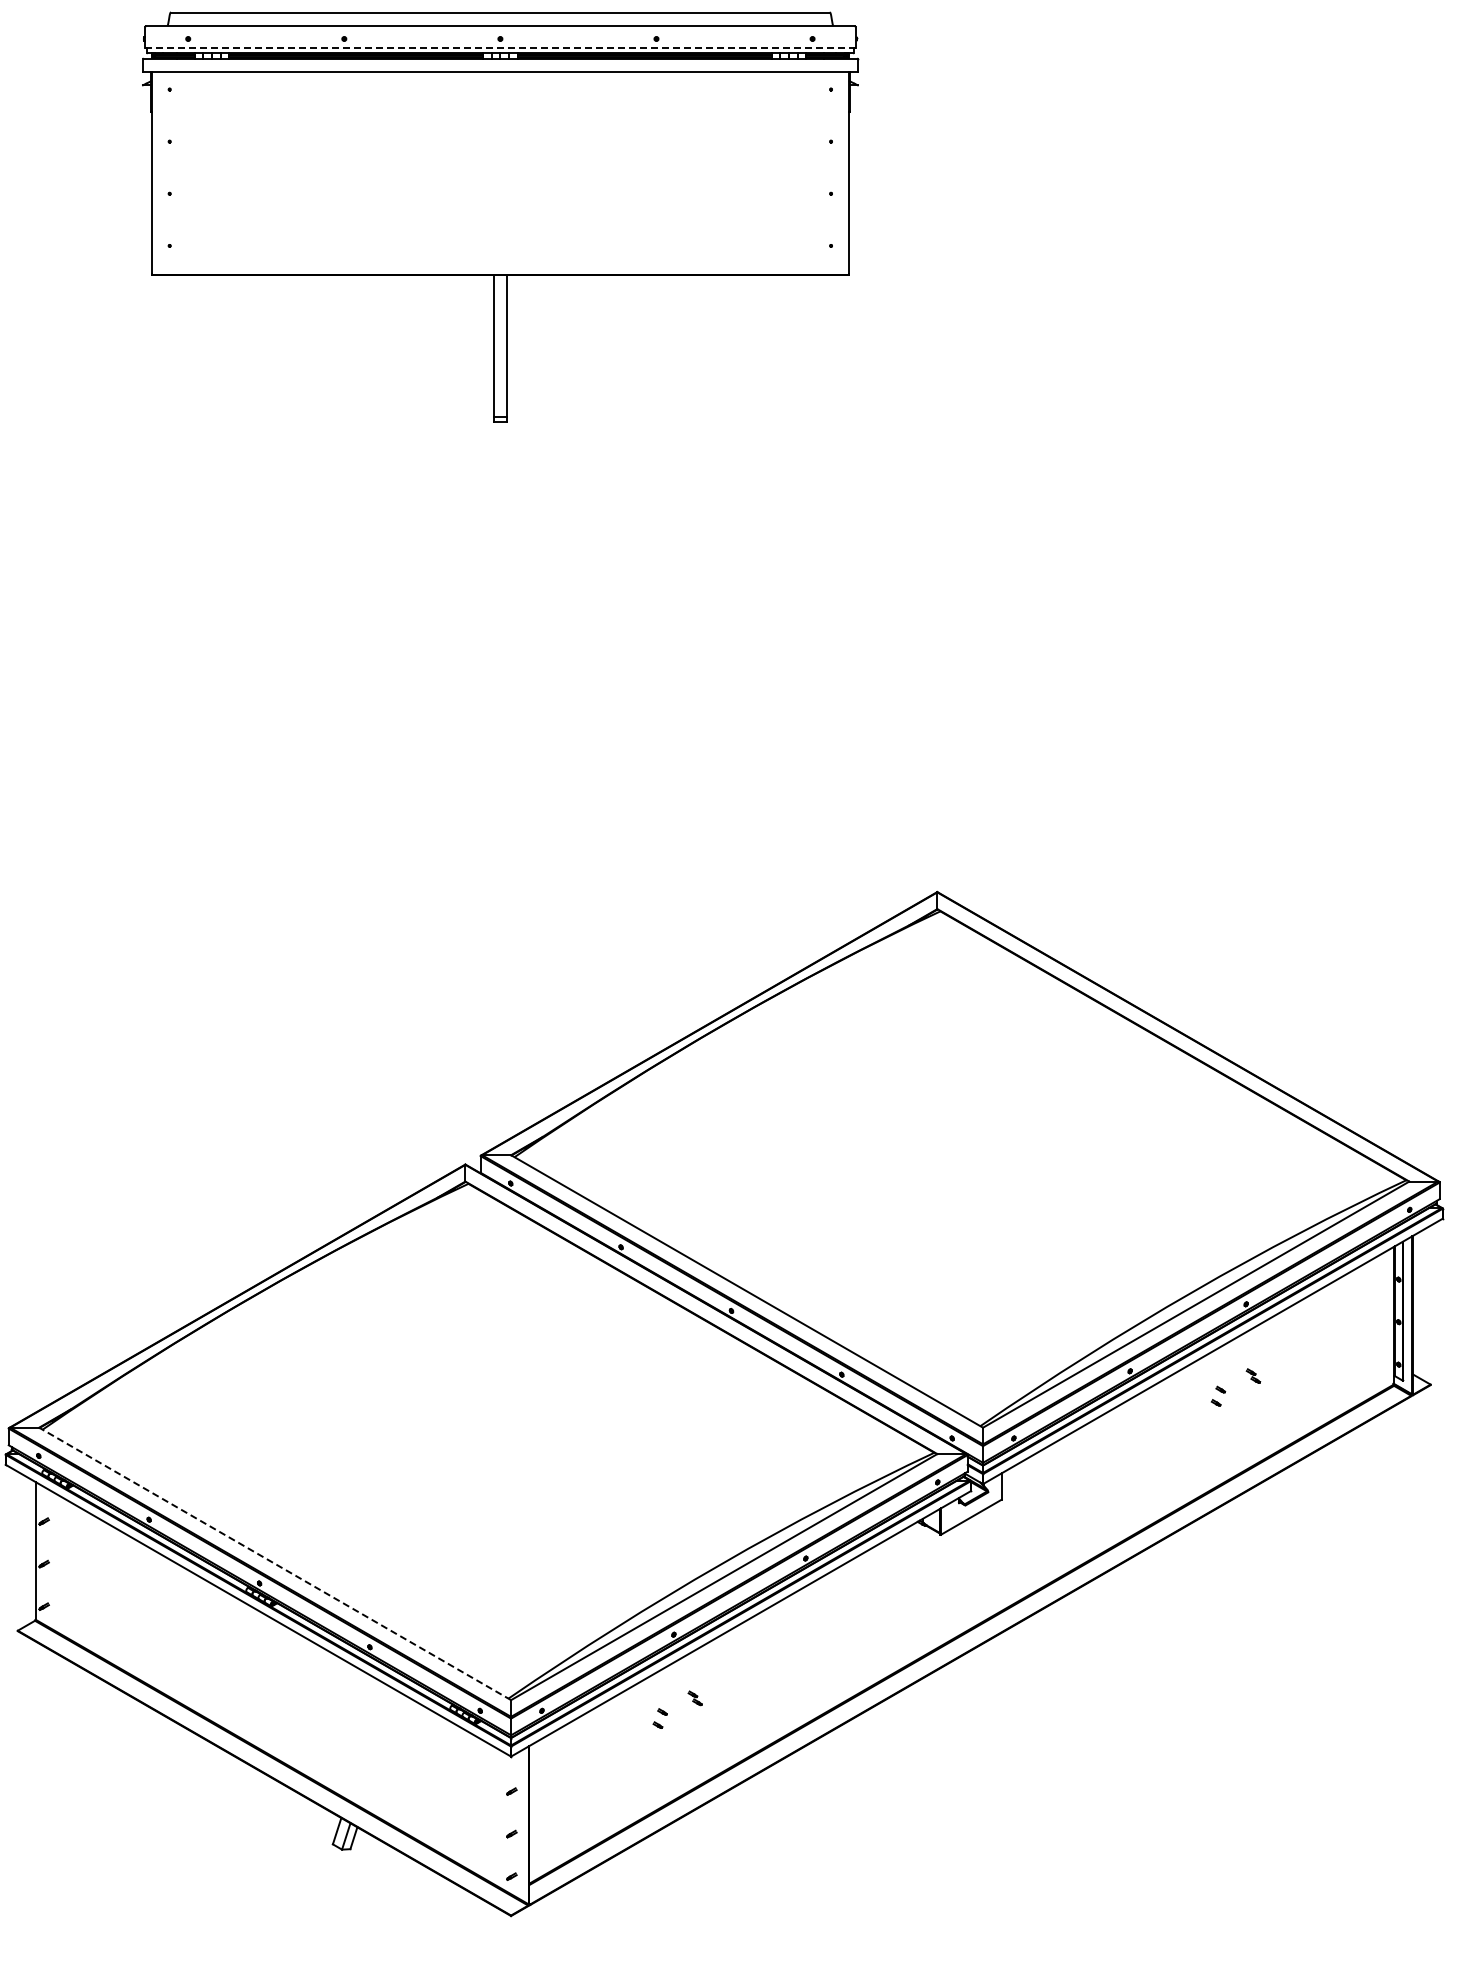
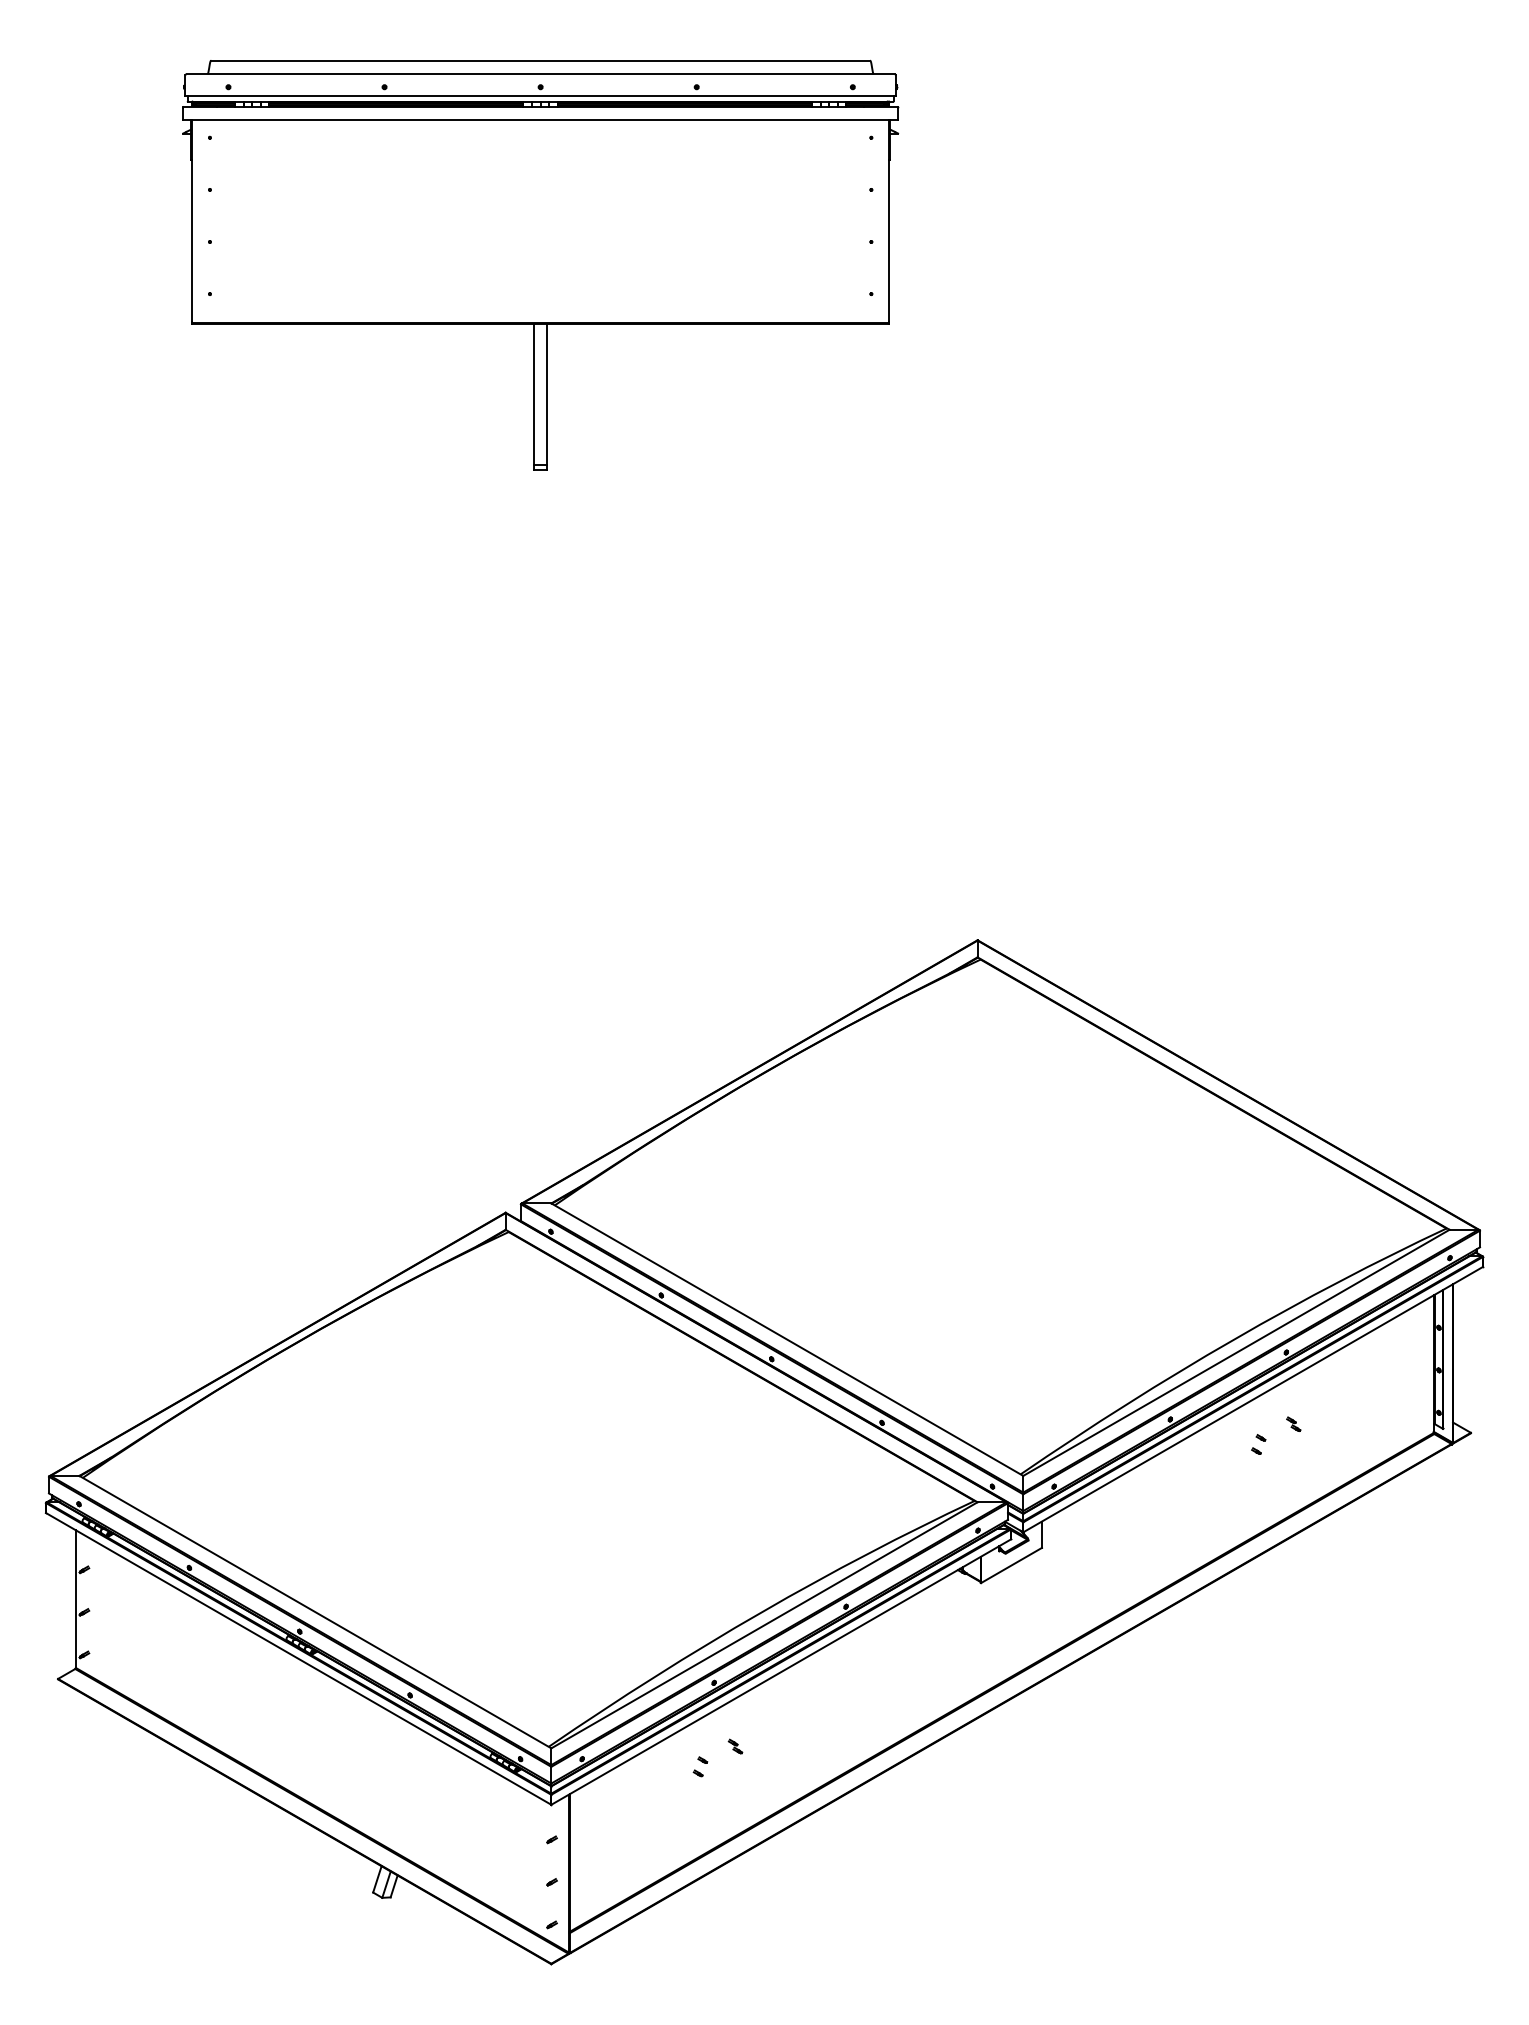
line: (501, 47) -> (541, 95), dashed -> solid
line: (274, 1563) -> (314, 1611), dashed -> solid

